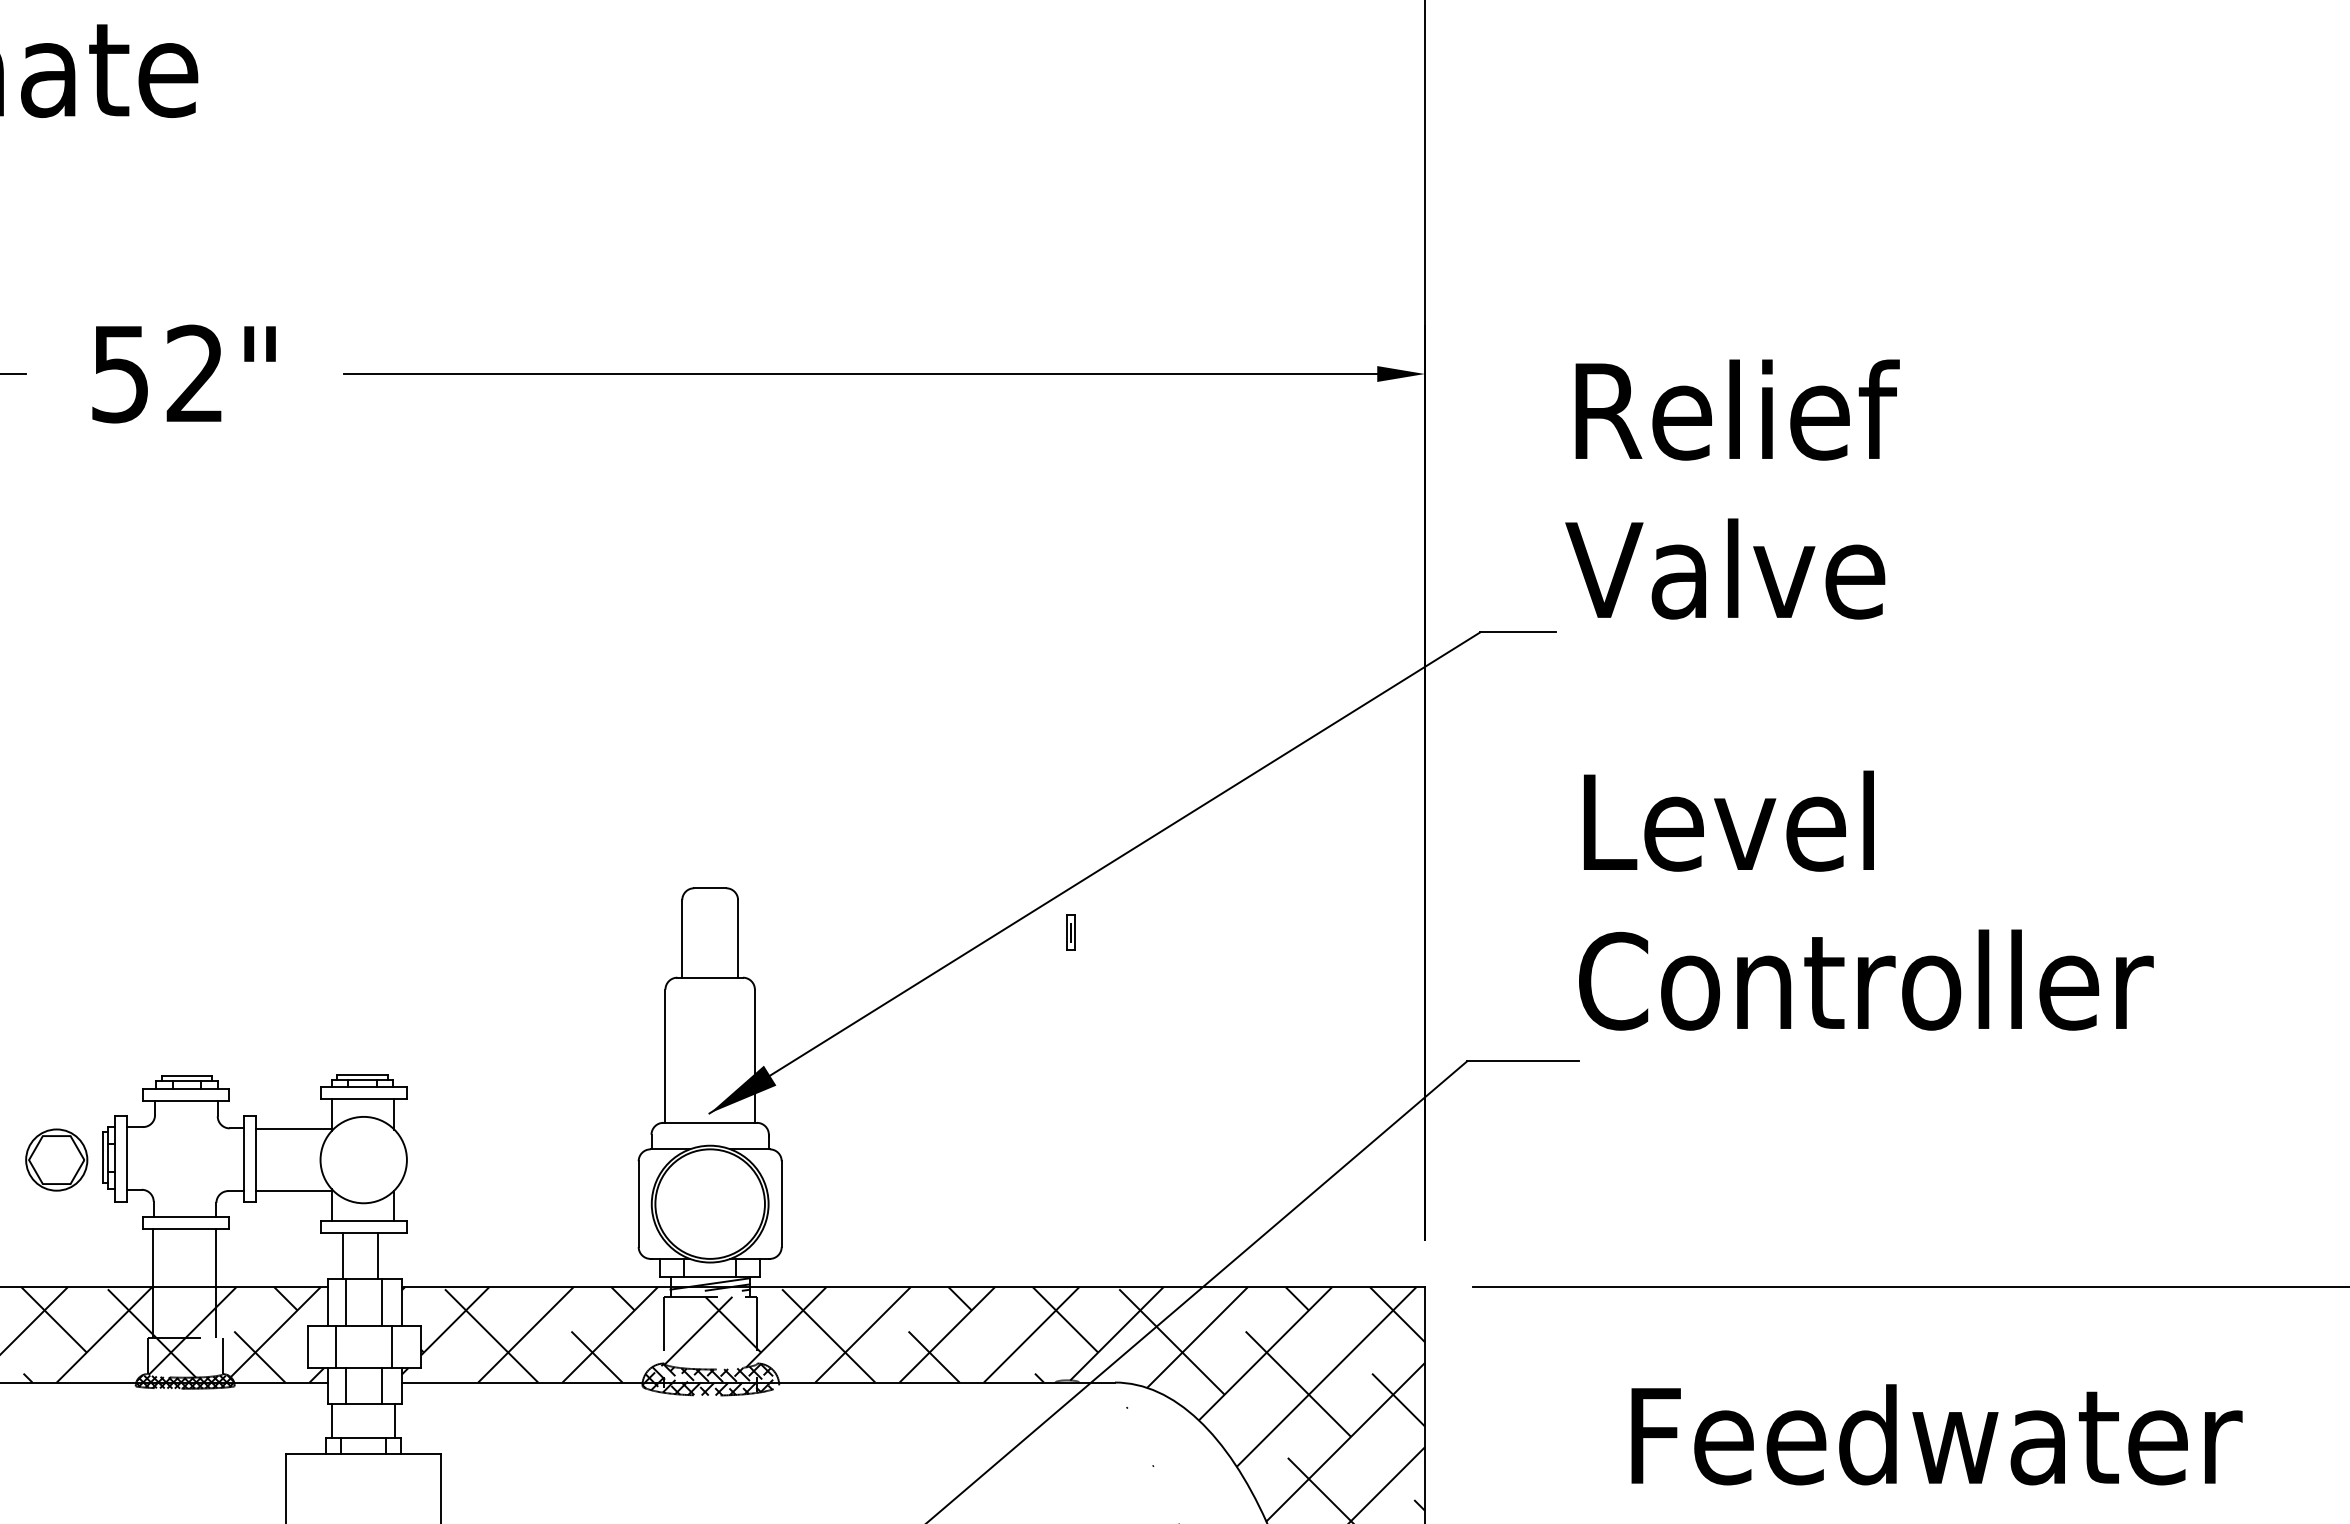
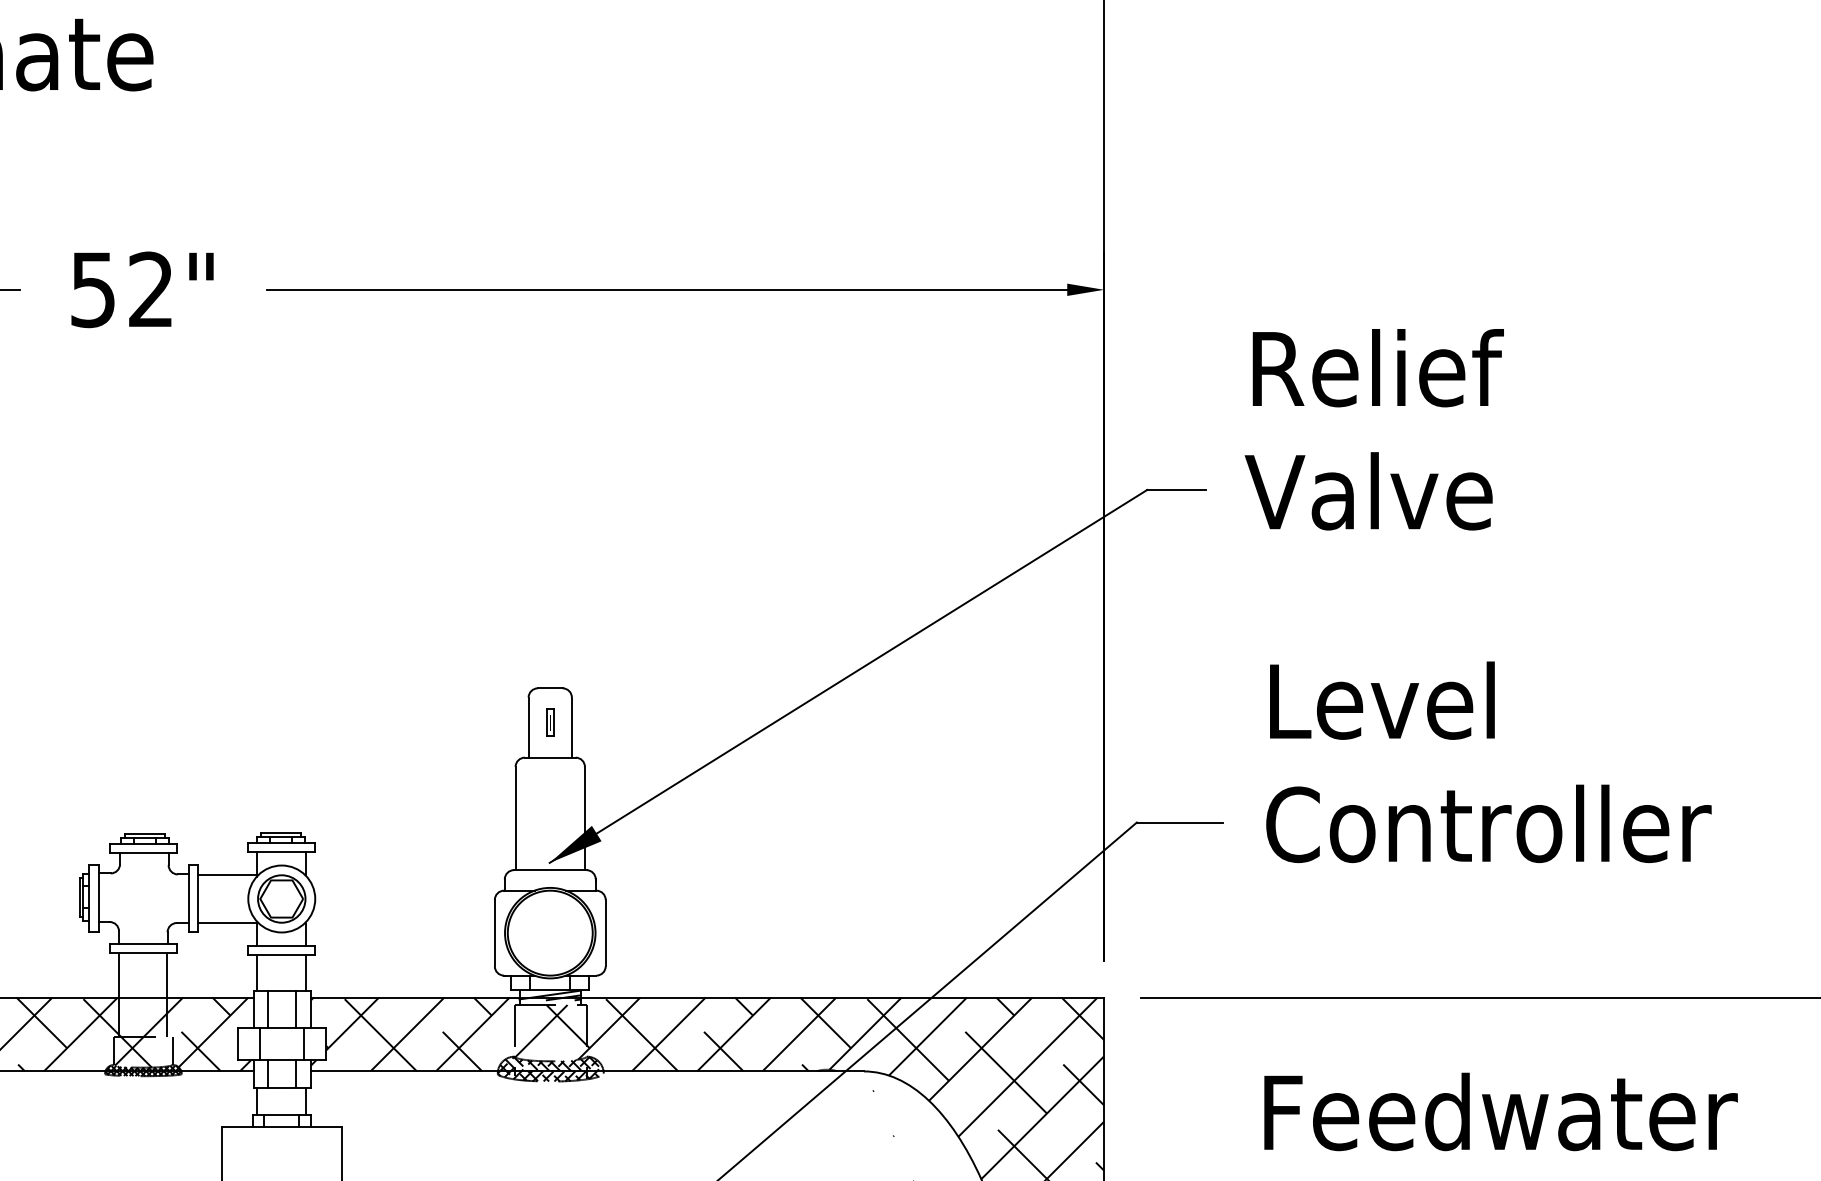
text: (1732, 489) -> (1374, 429), moved
text: (1866, 900) -> (1489, 762), moved
part: (1070, 932) -> (549, 722), moved
part: (56, 1159) -> (281, 898), moved
line: (343, 1255) -> (306, 972), moved
line: (378, 1255) -> (257, 972), moved

